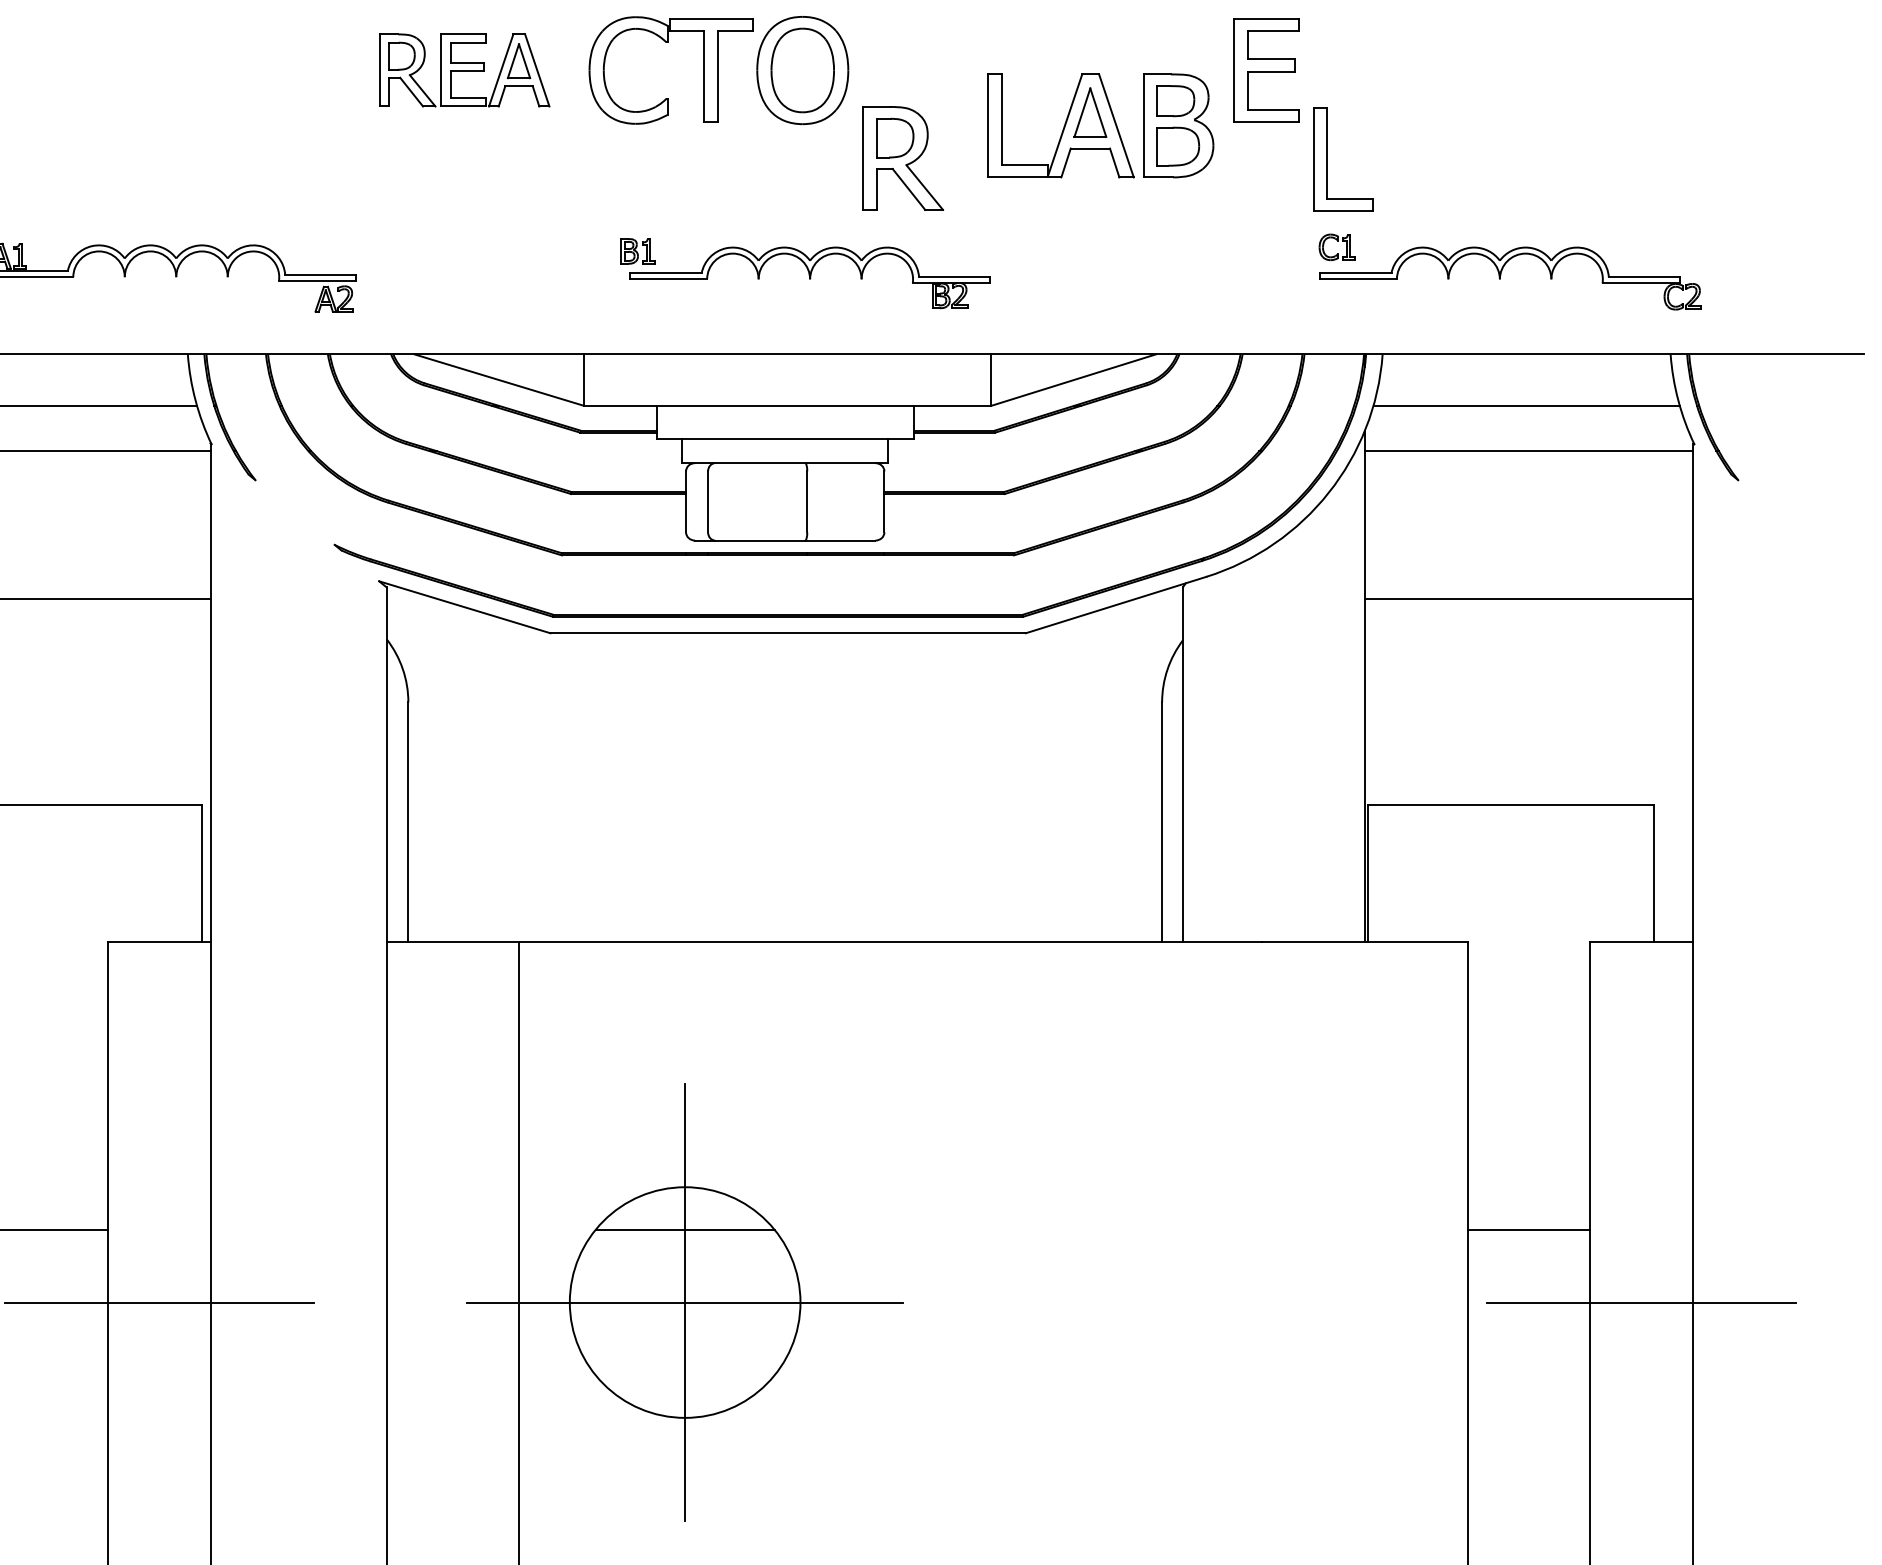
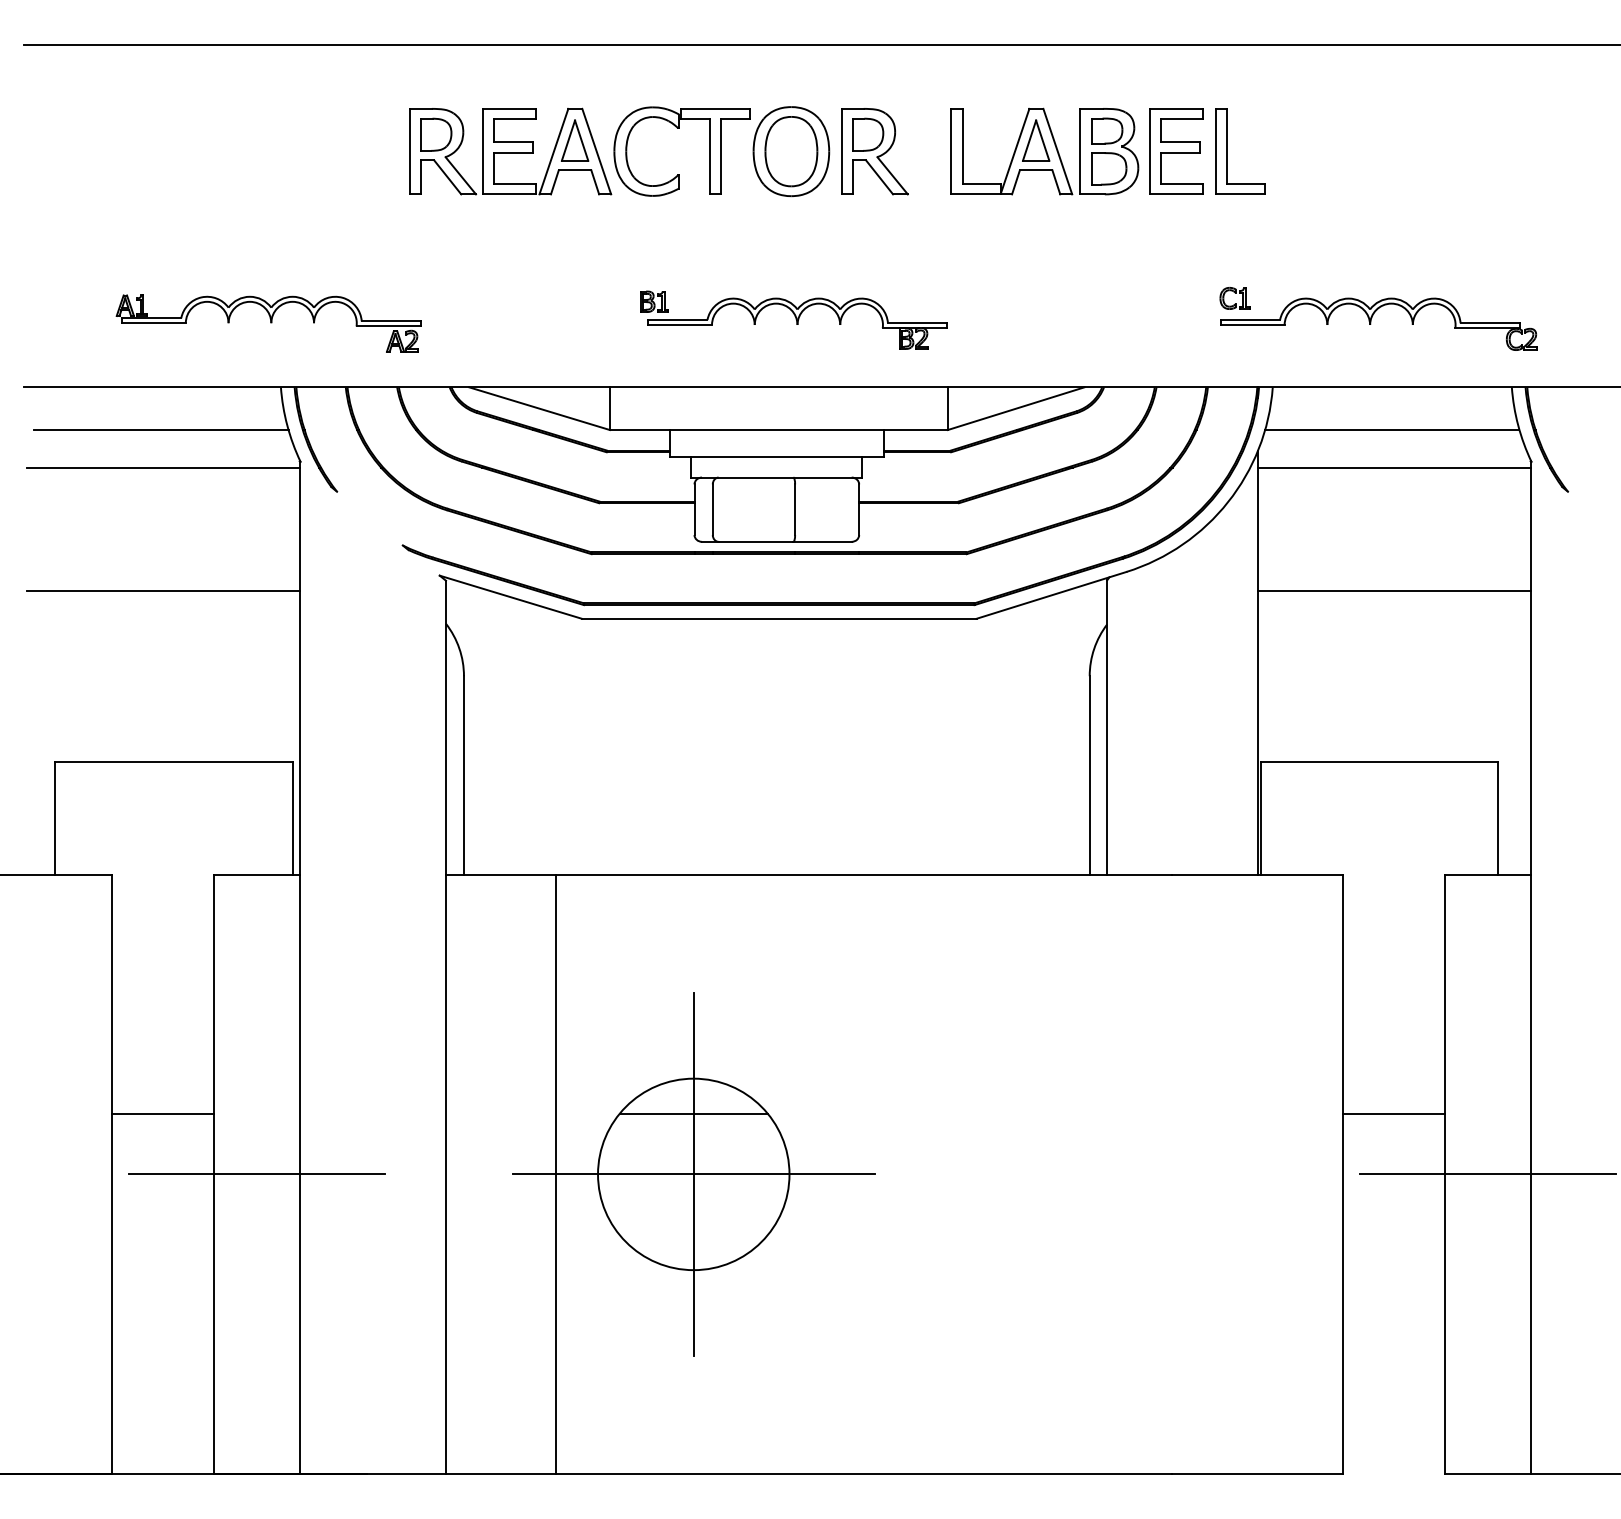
part: (464, 70) -> (510, 151), size x1.43
part: (1100, 125) -> (1044, 151), moved
part: (902, 158) -> (874, 151), moved
part: (1328, 159) -> (1227, 151), moved

